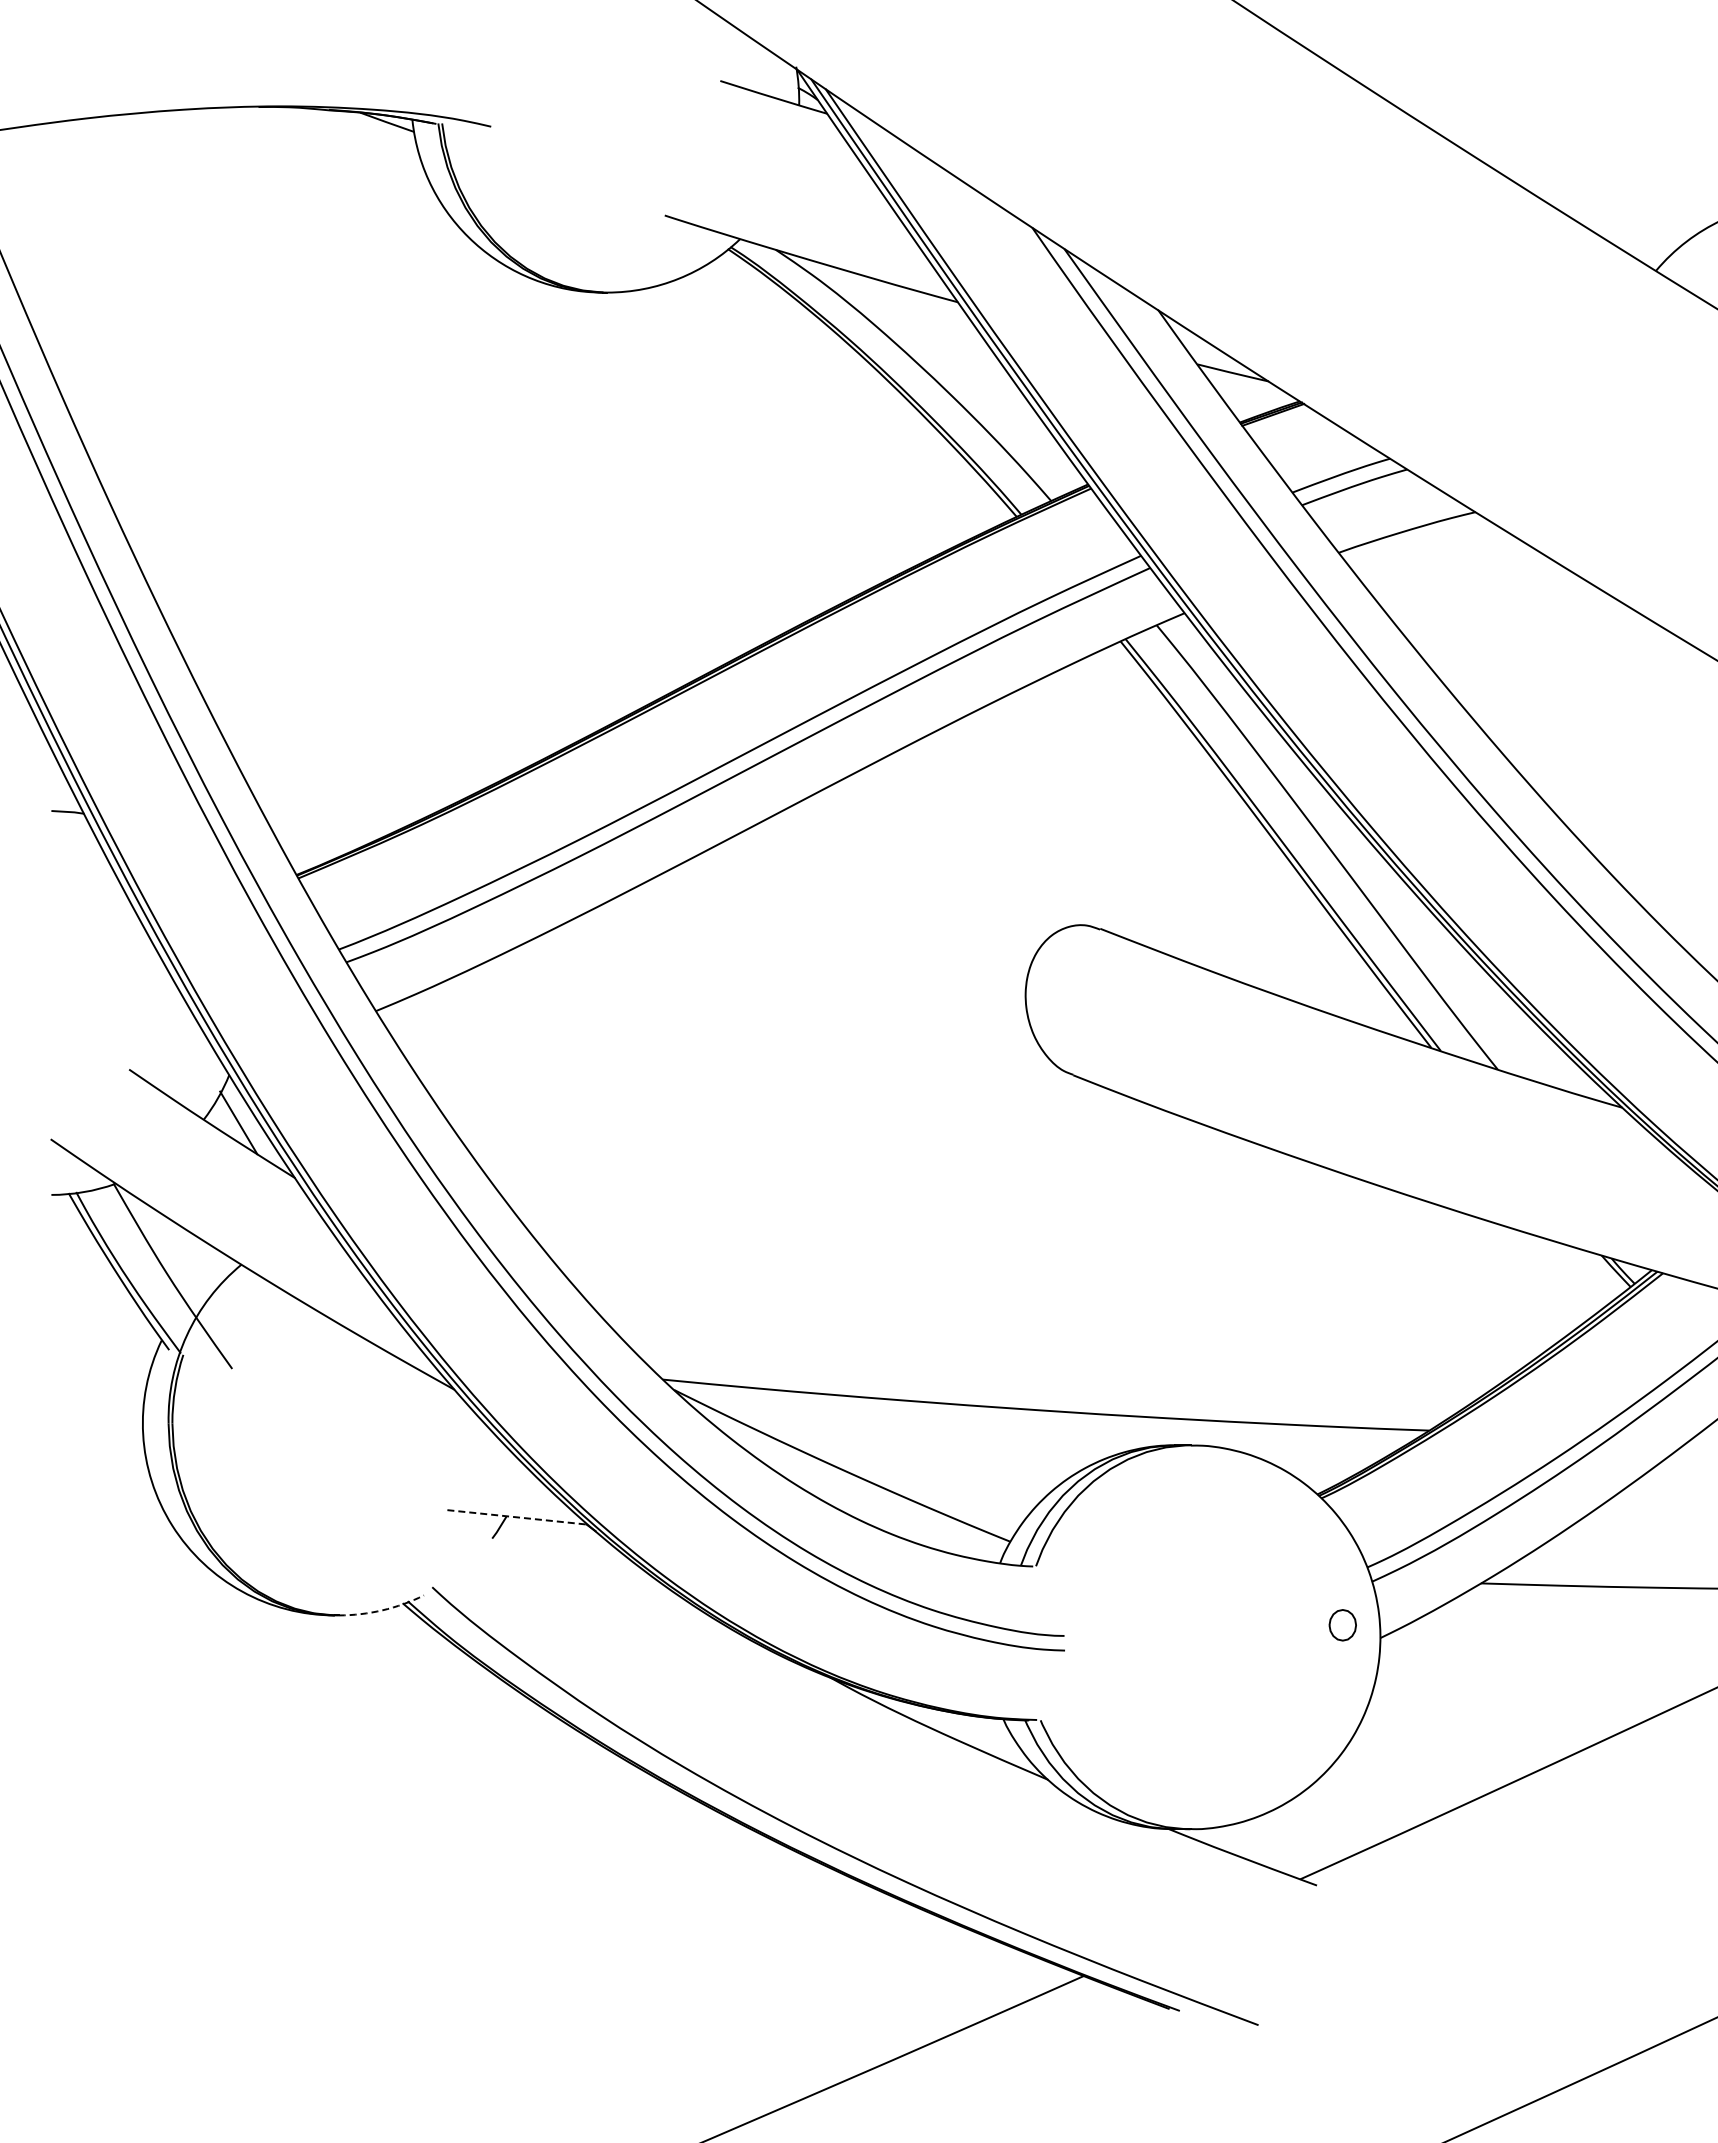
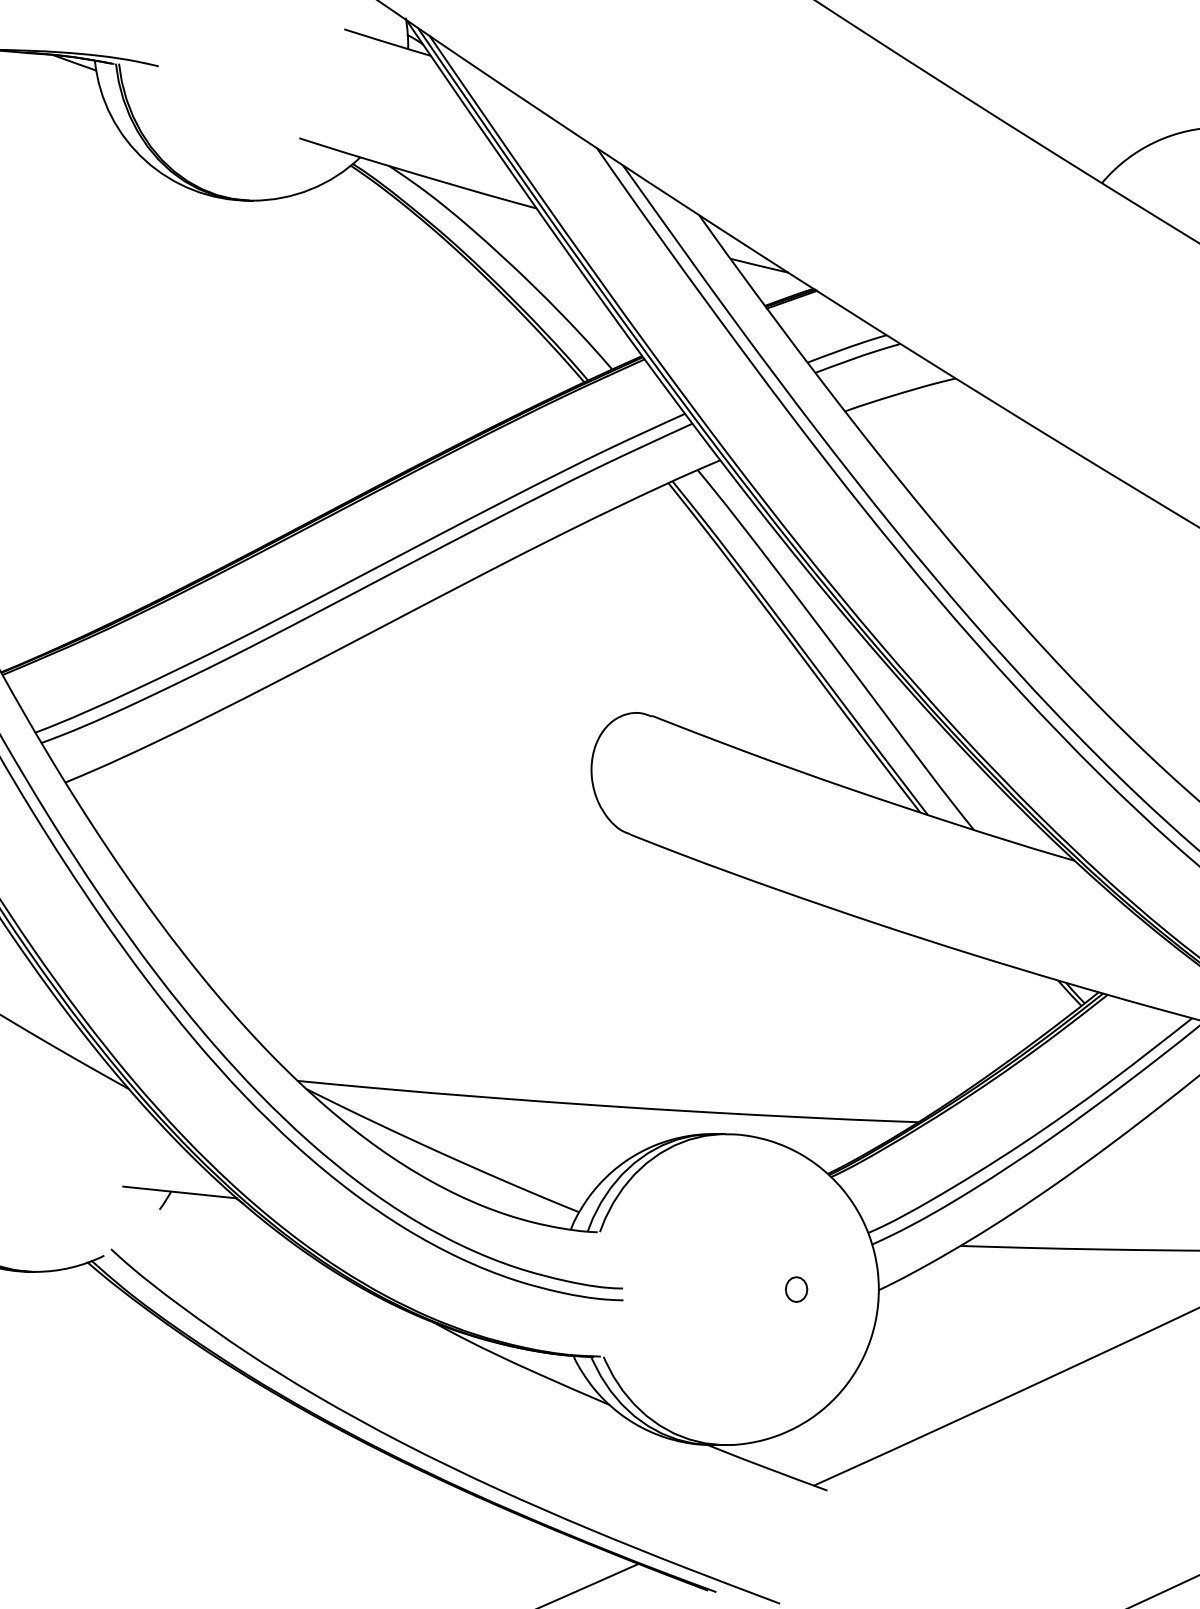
line: (517, 1517) -> (180, 1192), dashed -> solid
arc: (382, 1610) -> (70, 1267), dashed -> solid
part: (1342, 1625) -> (796, 1289), moved

